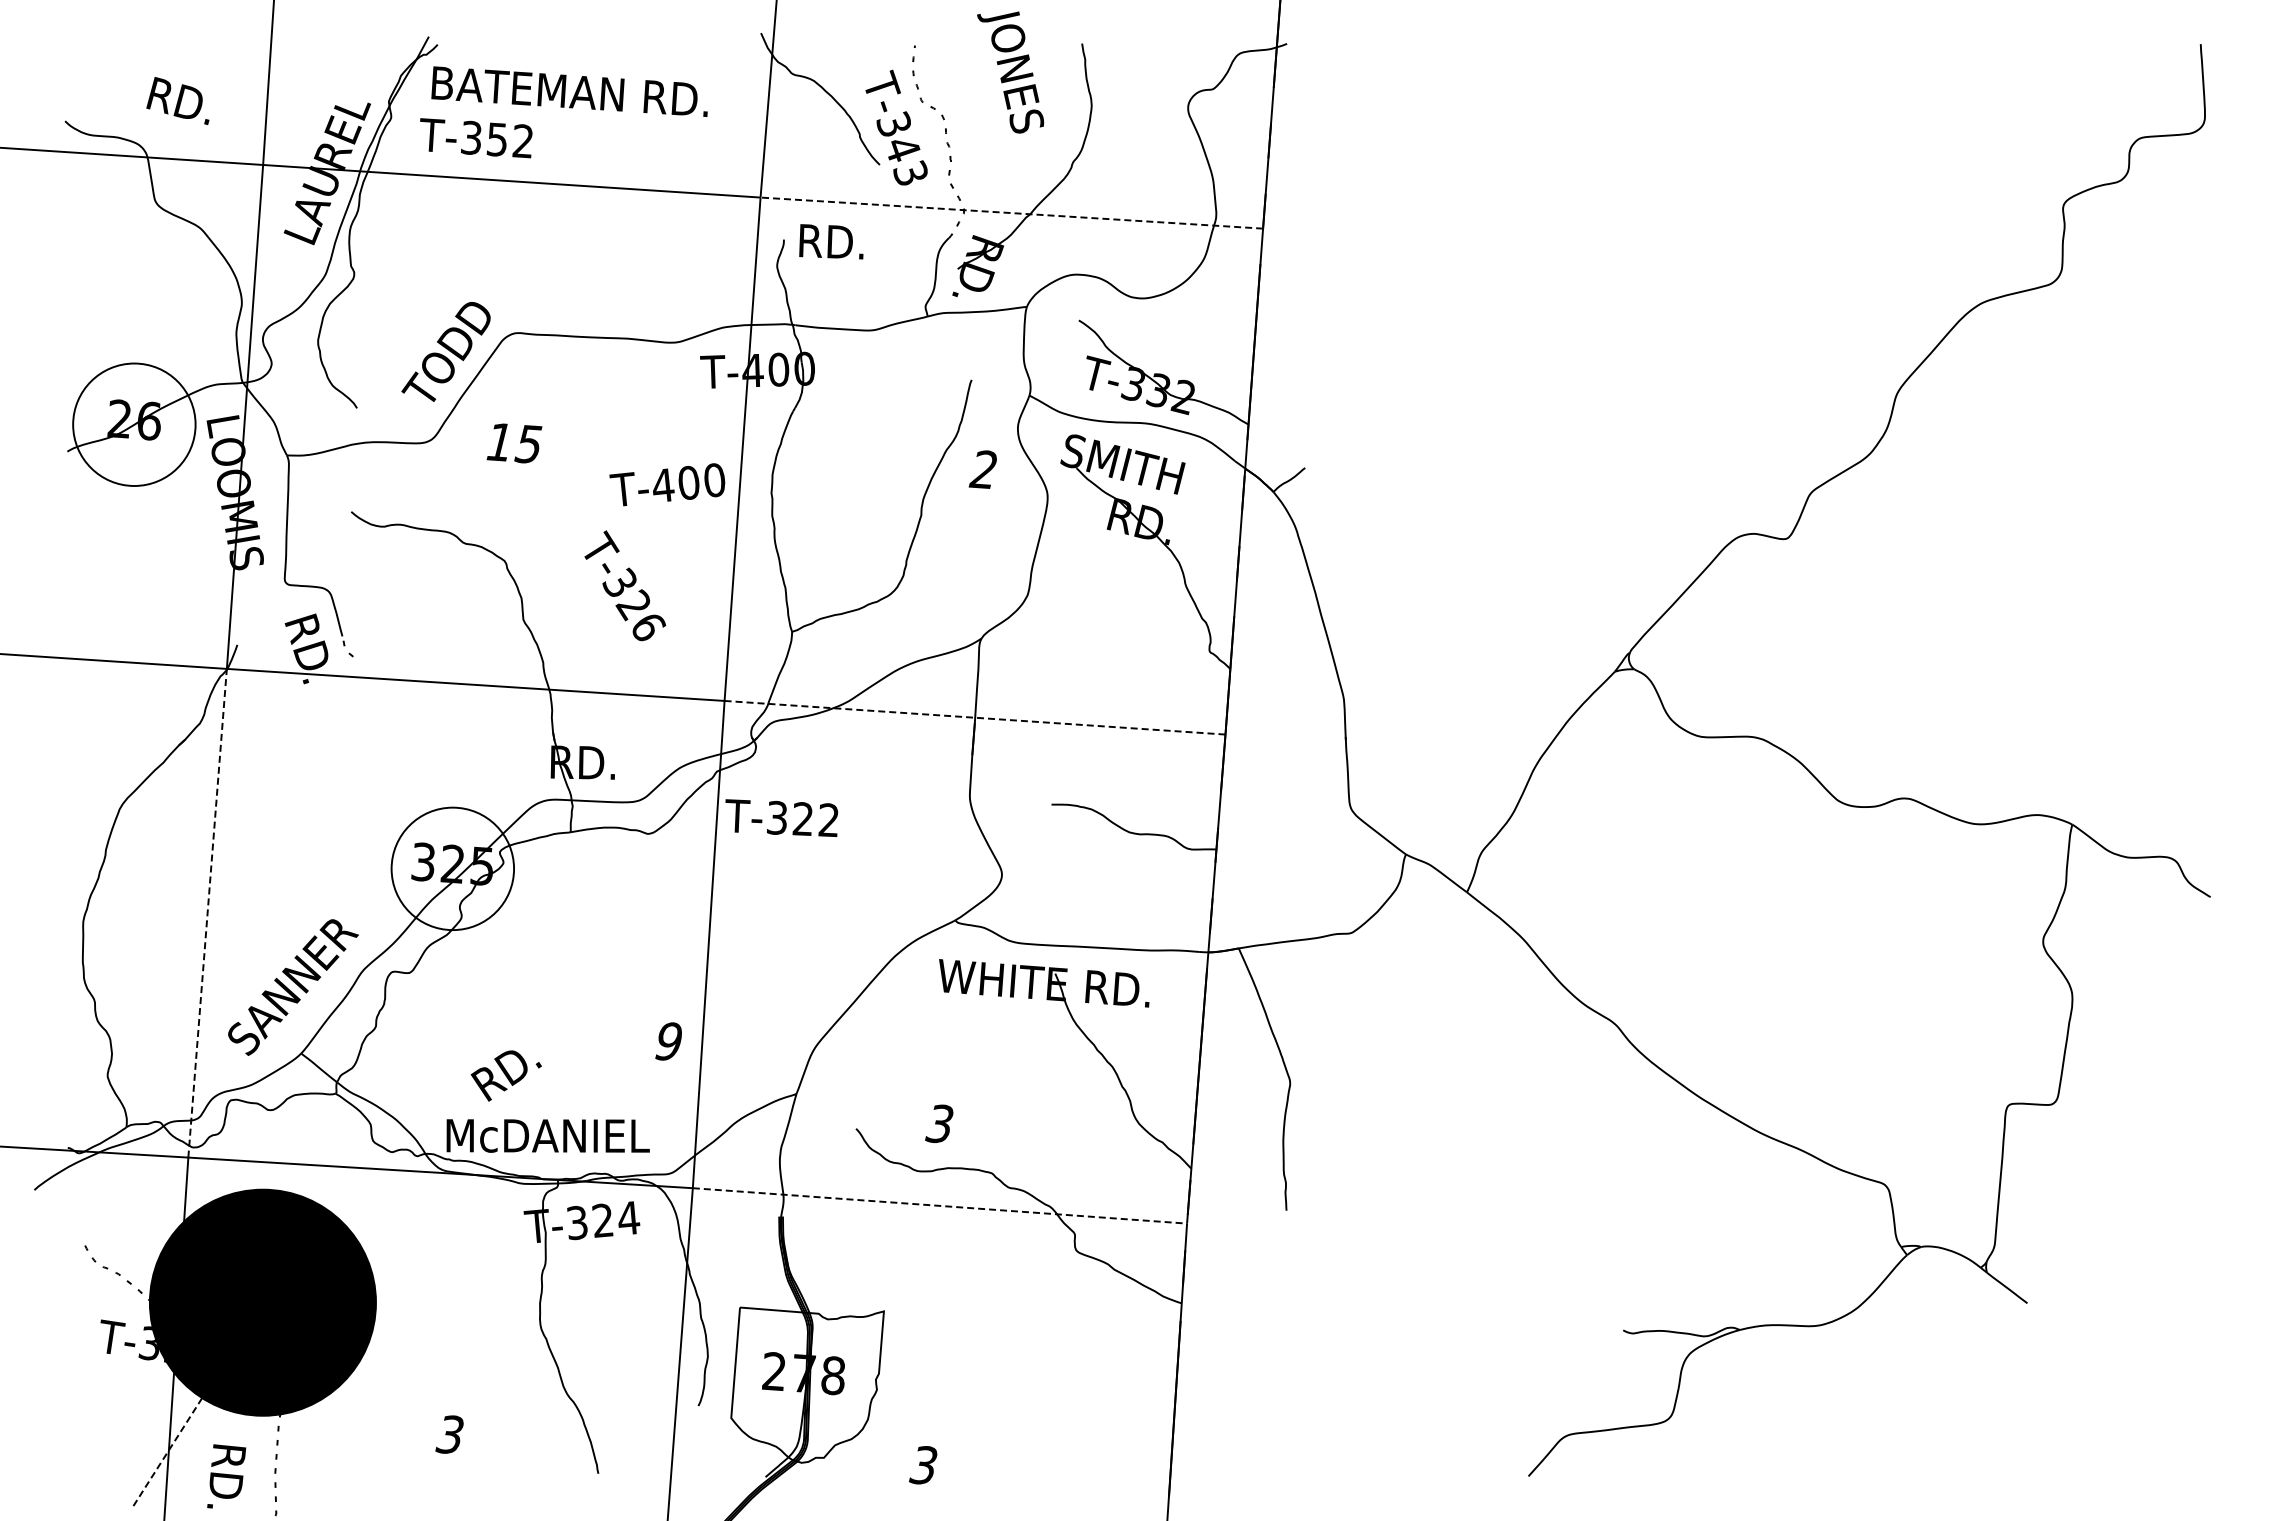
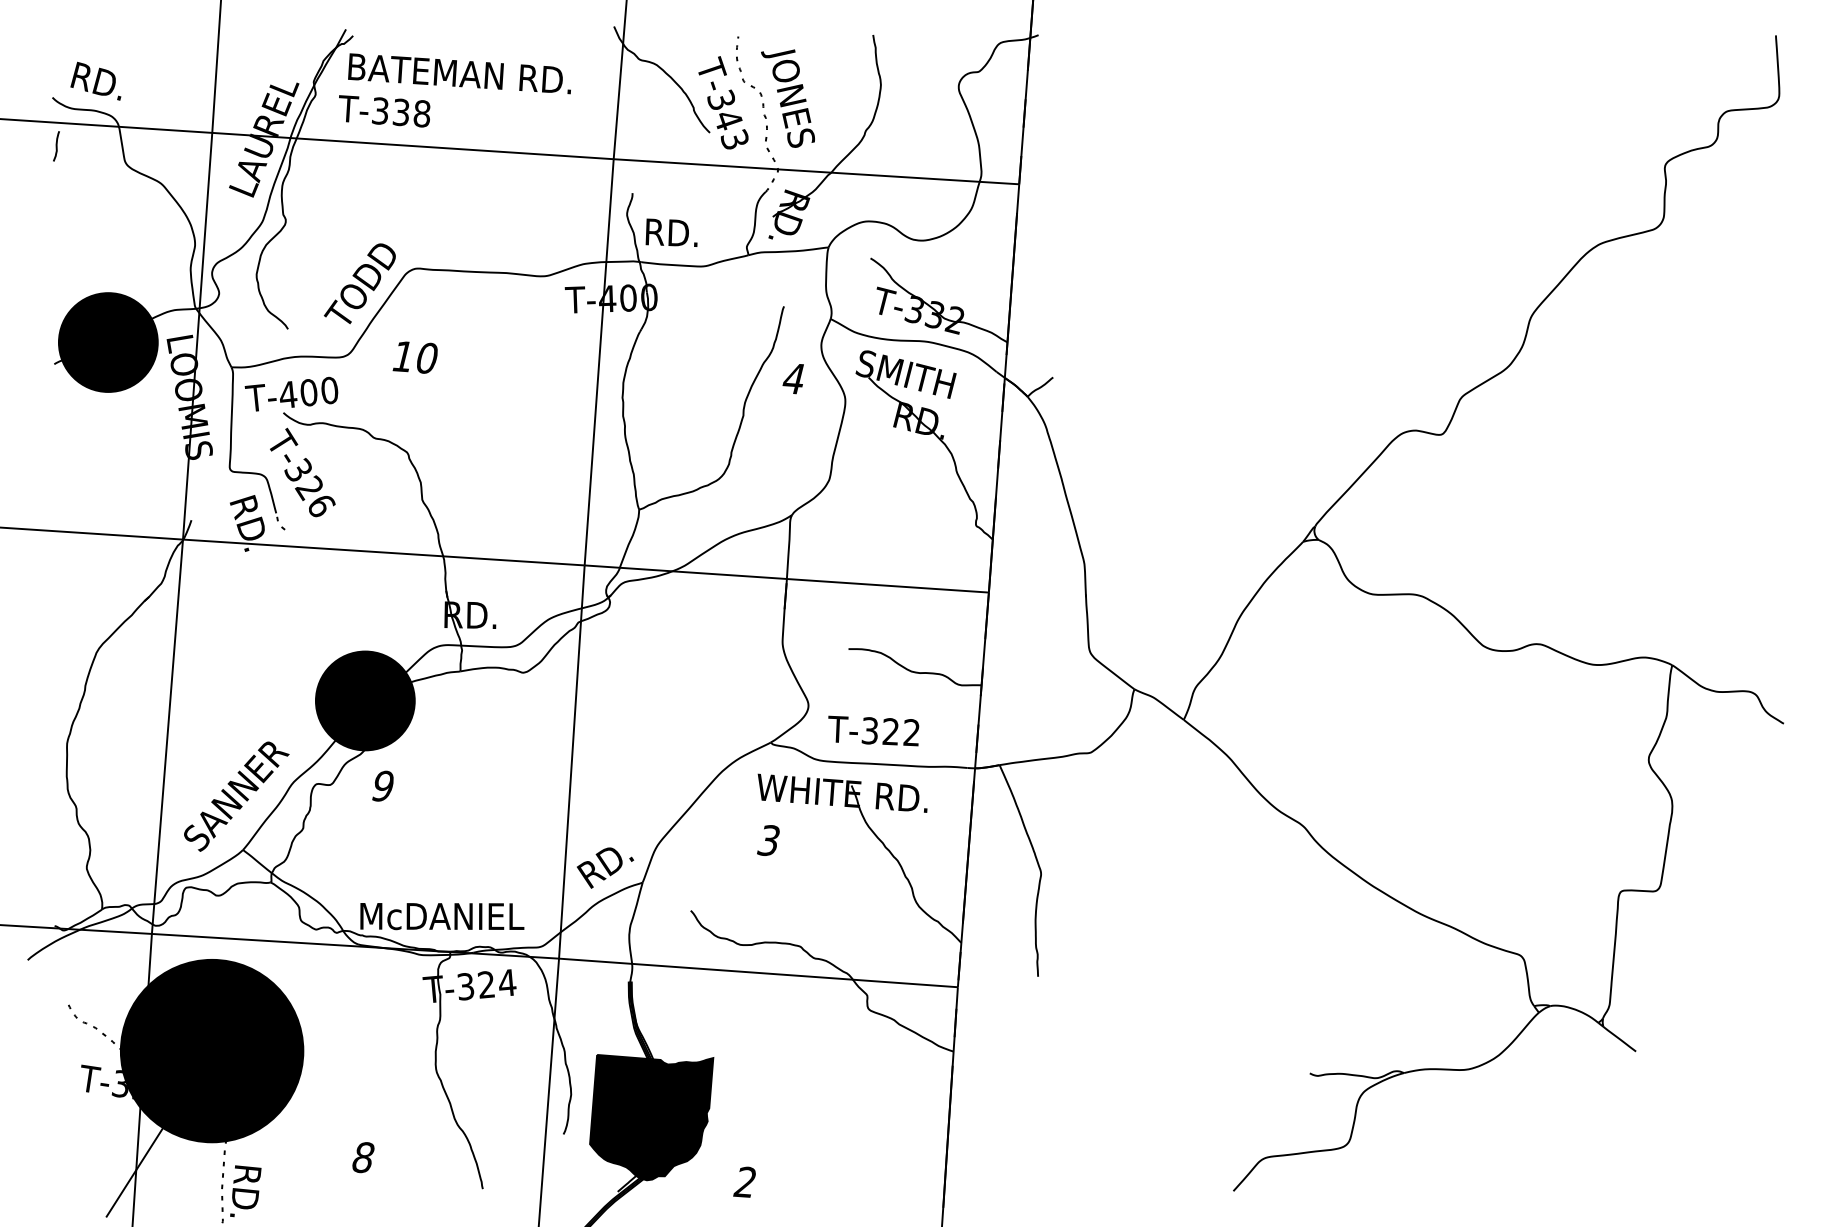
text: (1010, 72) -> (787, 98), moved
text: (177, 101) -> (95, 81), moved
text: (510, 140) -> (411, 113), T-352 -> T-338
curve: (69, 181) -> (56, 146), added
line: (1011, 213) -> (816, 172), dashed -> solid
text: (831, 241) -> (671, 232), moved
fill: (134, 424) -> (108, 342), added
text: (528, 444) -> (426, 358), 15 -> 10
text: (982, 469) -> (792, 378), 2 -> 4
text: (667, 484) -> (291, 393), moved
text: (625, 585) -> (302, 472), moved
line: (975, 717) -> (787, 578), dashed -> solid
text: (781, 817) -> (873, 730), moved
fill: (452, 868) -> (365, 700), added
line: (207, 912) -> (167, 736), dashed -> solid
text: (668, 1041) -> (382, 786), moved
text: (505, 1075) -> (604, 867), moved
text: (939, 1123) -> (768, 840), moved
line: (939, 1205) -> (758, 972), dashed -> solid
fill: (807, 1384) -> (651, 1117), added
text: (449, 1434) -> (362, 1157), 3 -> 8
line: (166, 1453) -> (134, 1172), dashed -> solid
text: (922, 1465) -> (744, 1182), 3 -> 2
text: (226, 1476) -> (245, 1191), moved

